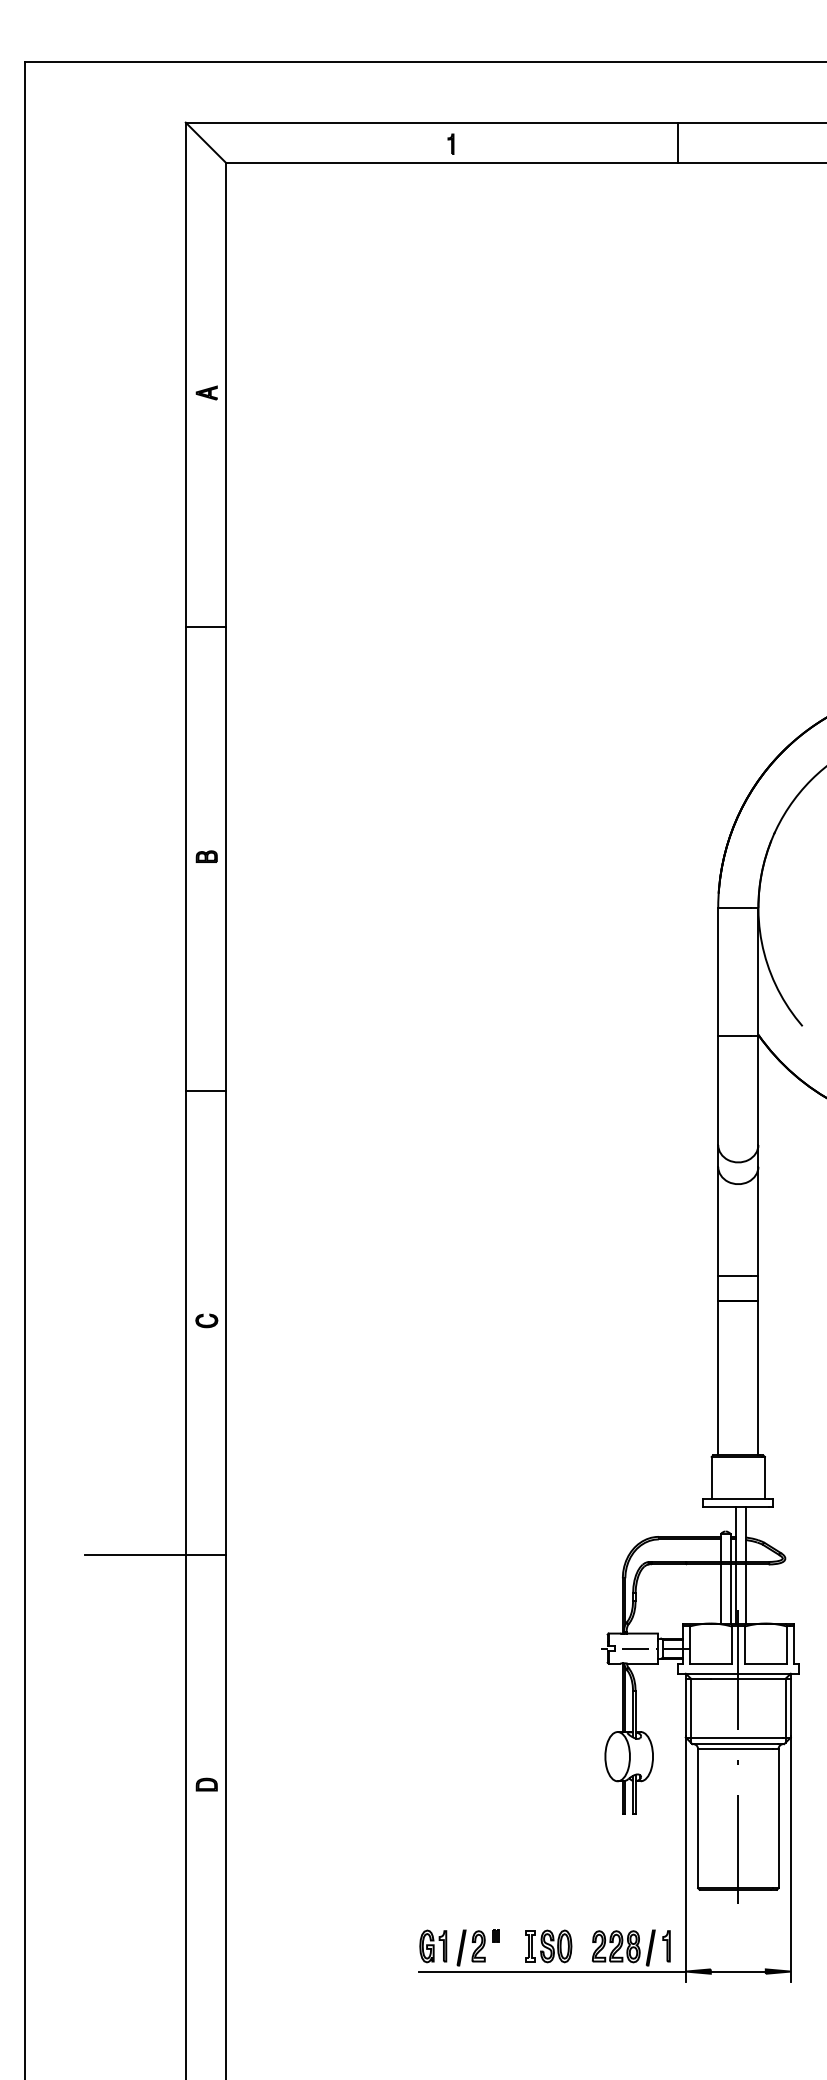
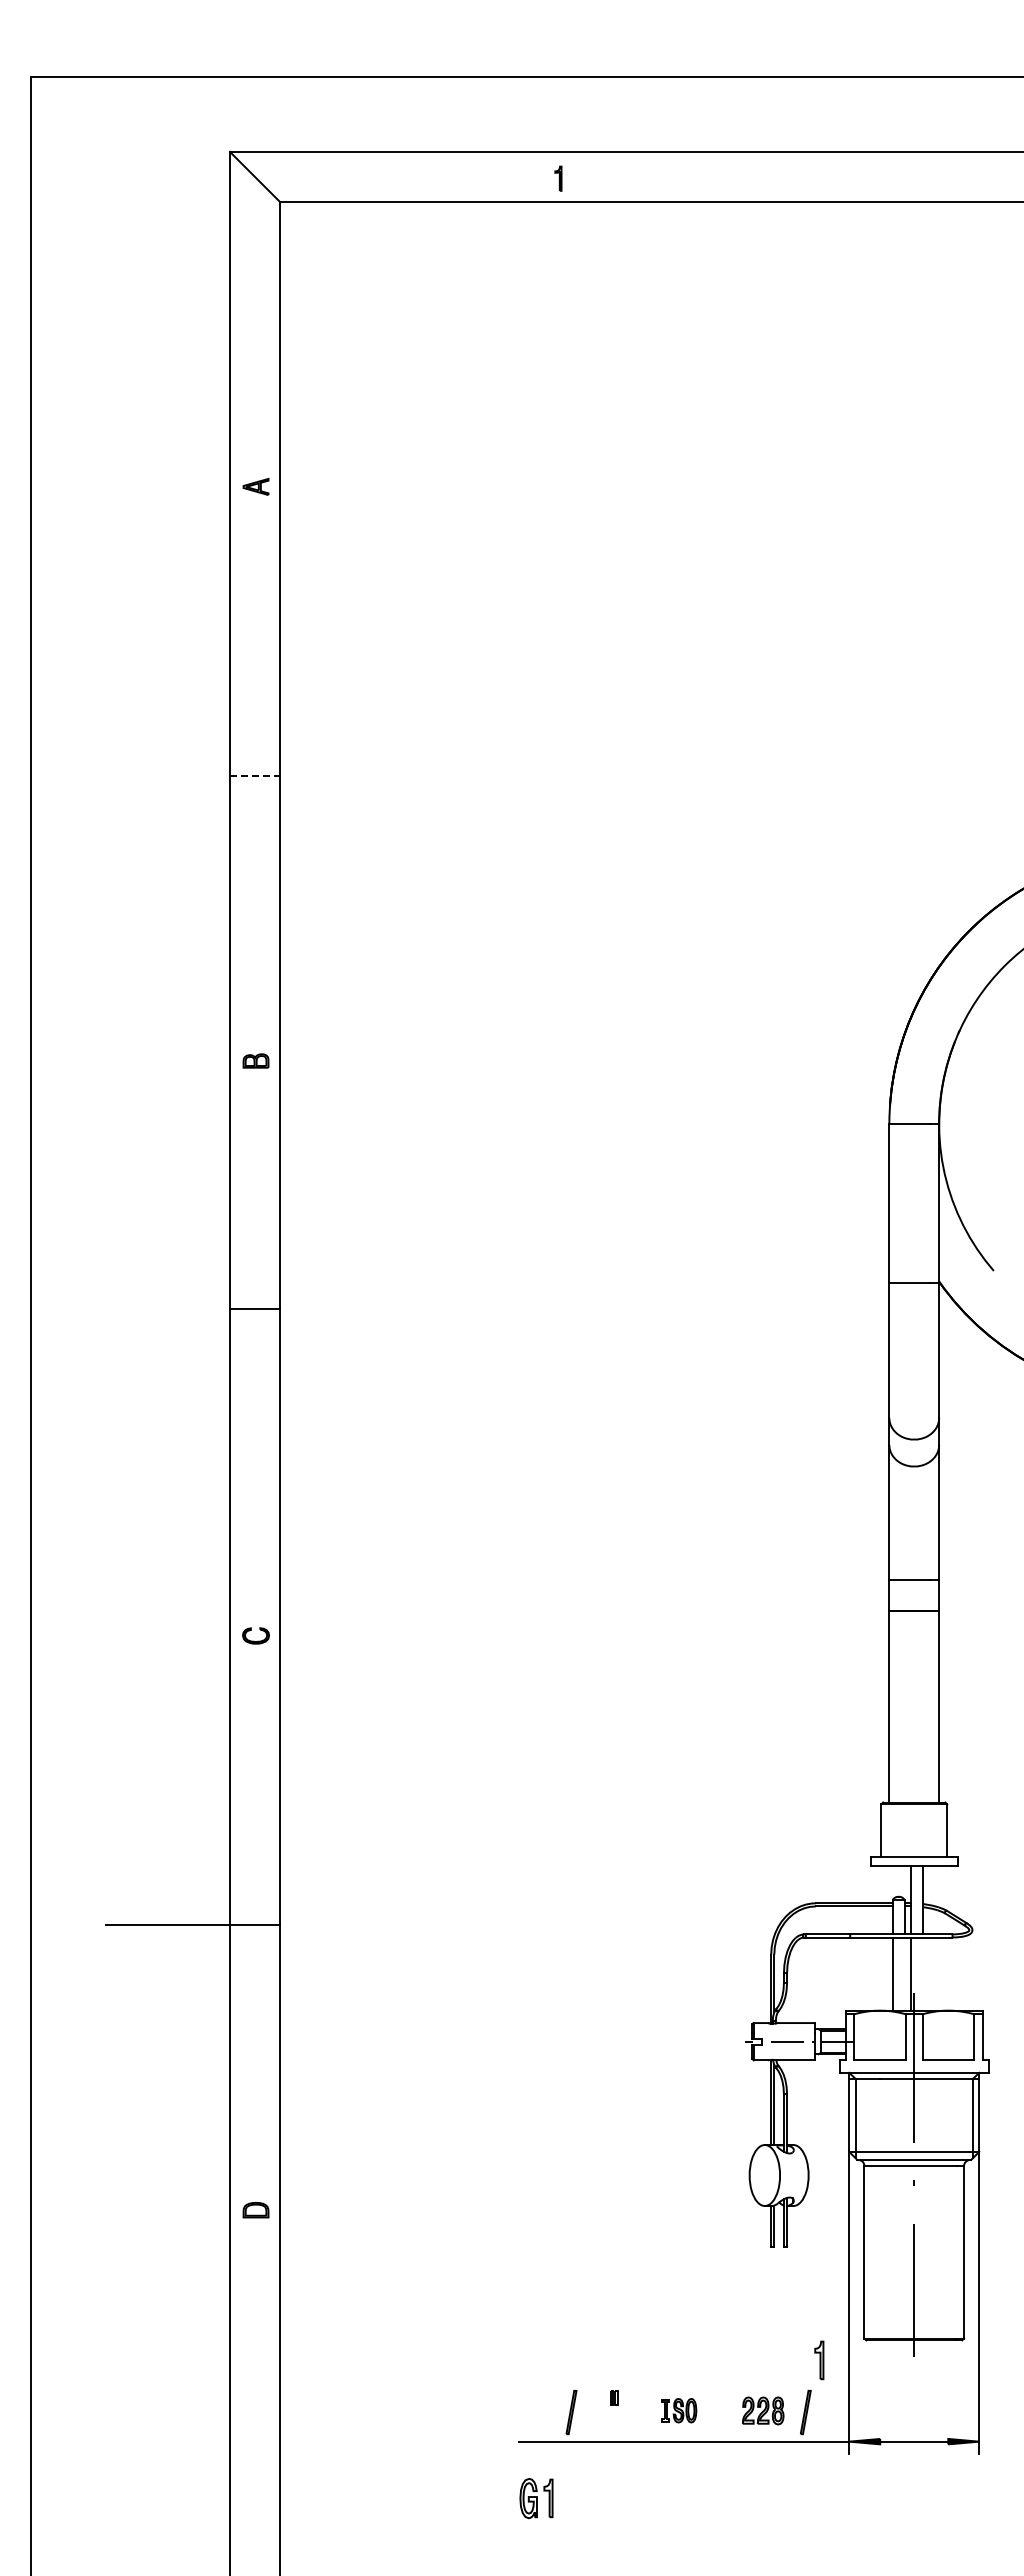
line: (677, 142) -> (839, 176), removed
line: (205, 626) -> (254, 776), solid -> dashed
line: (205, 1090) -> (254, 1308), moved
line: (730, 1593) -> (904, 1973), removed
line: (745, 1593) -> (923, 1973), removed
part: (433, 1946) -> (536, 2498), moved
part: (478, 1946) -> (592, 2410), removed
part: (548, 1946) -> (679, 2410), size x0.6
part: (616, 1946) -> (763, 2410), size x0.7
part: (666, 1946) -> (819, 2360), moved

